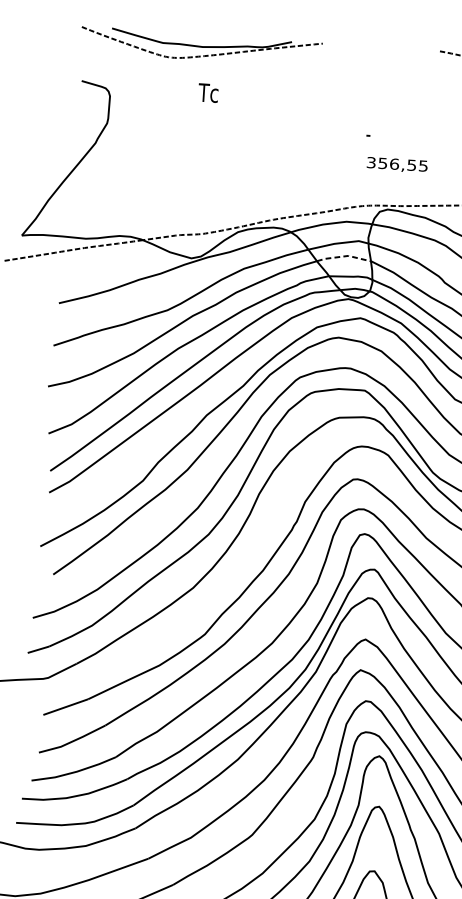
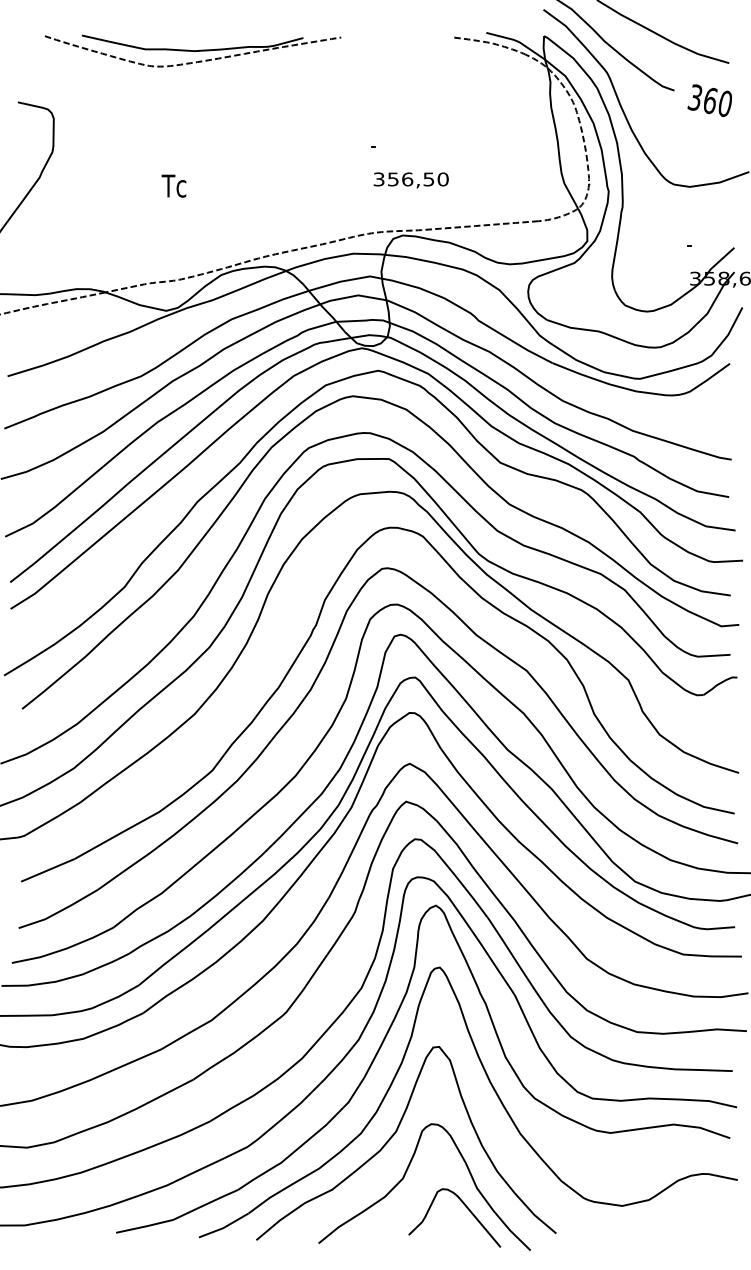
part: (201, 46) -> (192, 50), moved
text: (208, 92) -> (173, 185), moved
text: (422, 166) -> (442, 179), 356,55 -> 356,50
line: (344, 256) -> (353, 296), dashed -> solid

